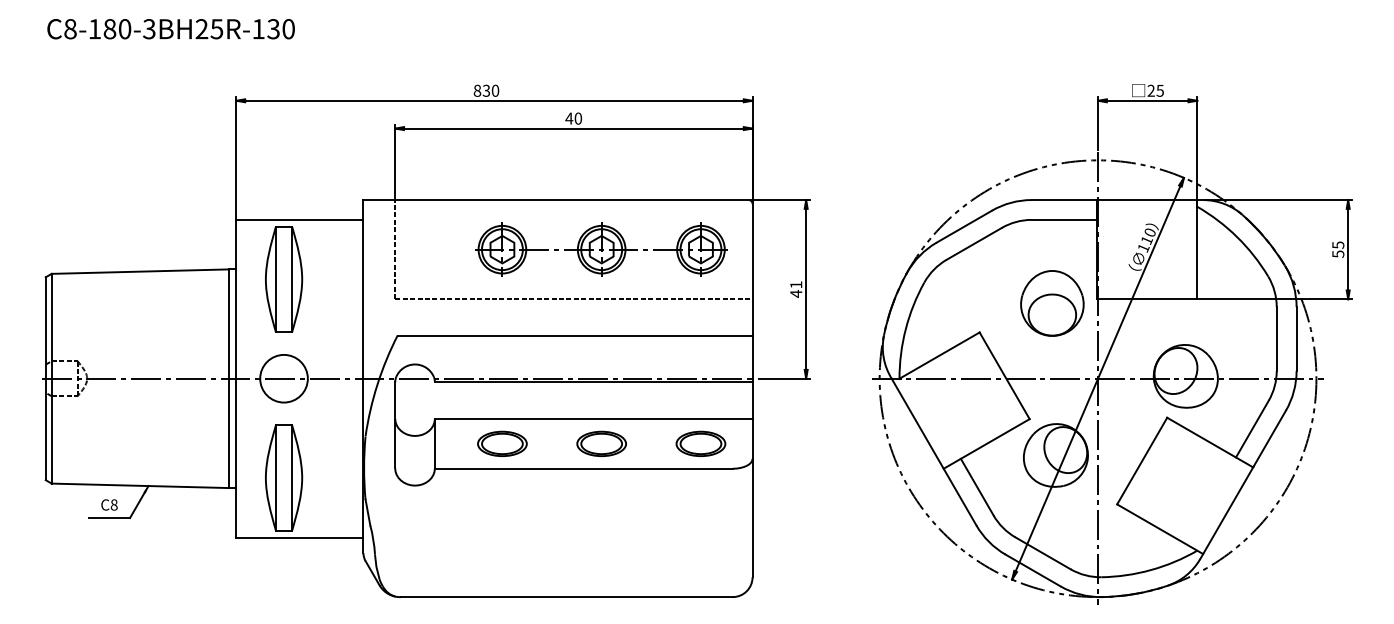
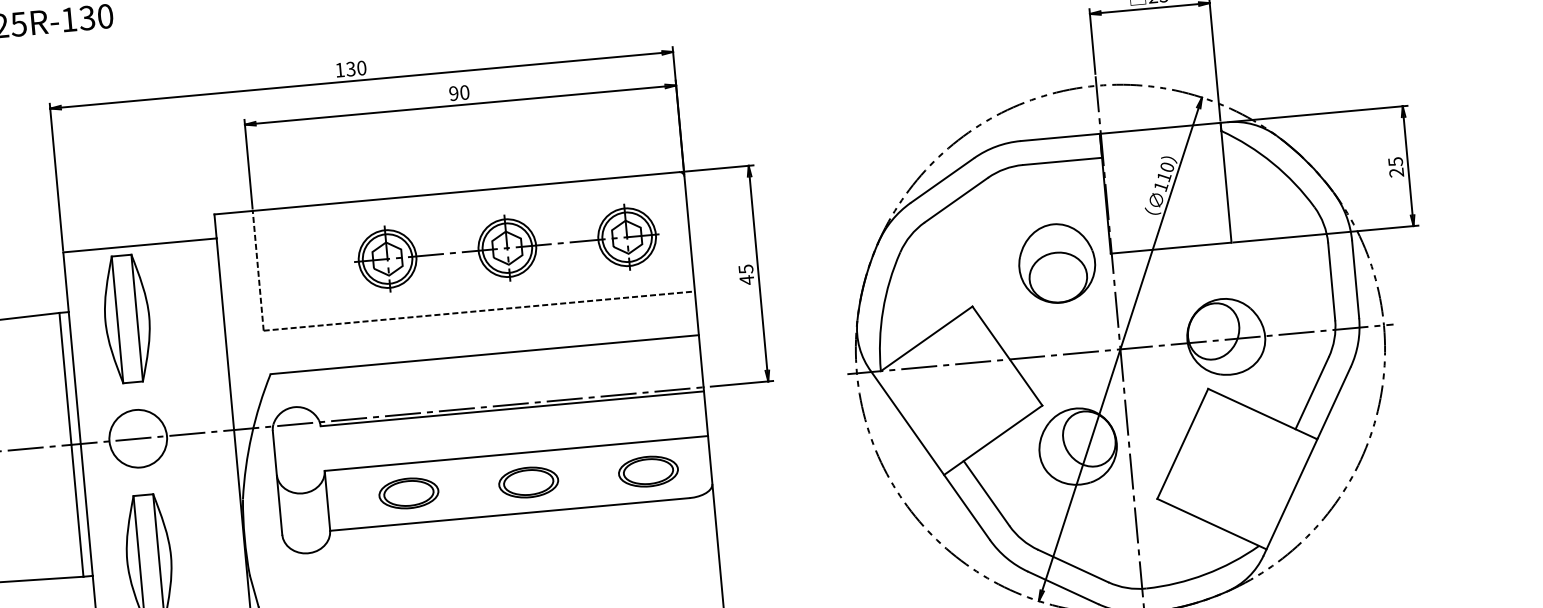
text: (477, 90) -> (340, 69), 830 -> 130
text: (569, 118) -> (454, 93), 40 -> 90
text: (1338, 253) -> (1396, 171), 55 -> 25
text: (796, 284) -> (746, 268), 41 -> 45

